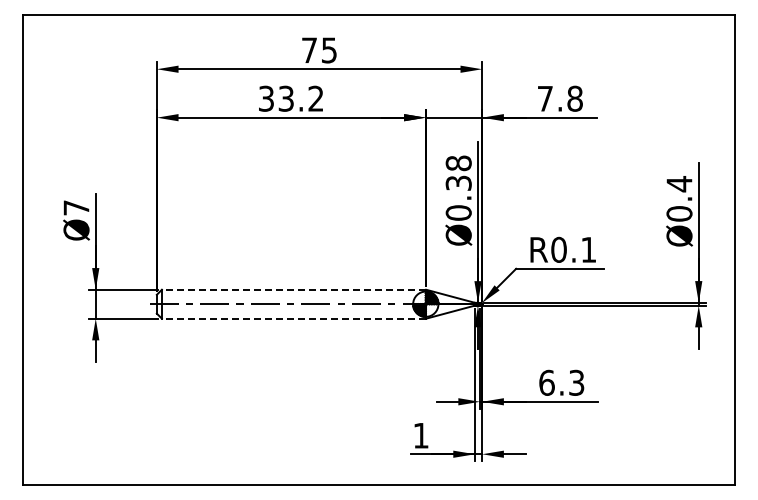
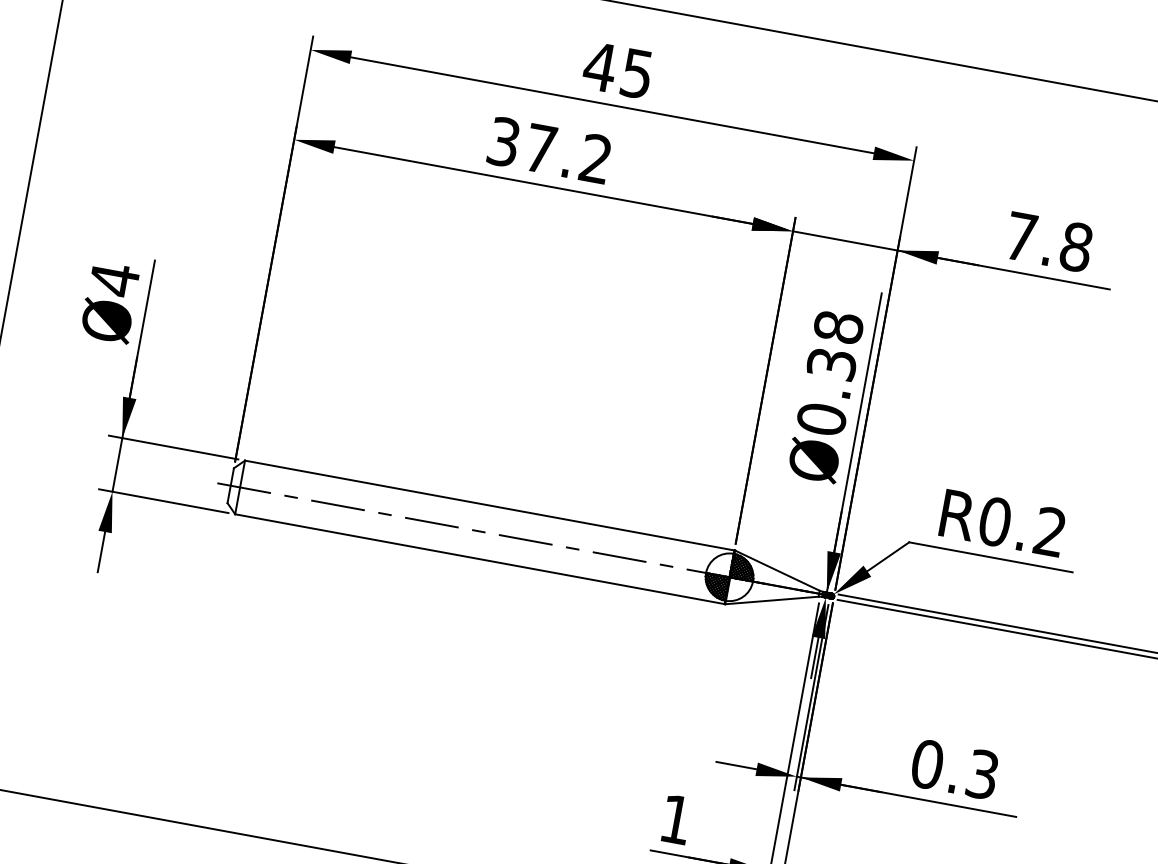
text: (309, 49) -> (600, 65), 75 -> 45
text: (285, 98) -> (539, 147), 33.2 -> 37.2
text: (76, 207) -> (114, 279), Ø7 -> Ø4
text: (588, 249) -> (1049, 531), R0.1 -> R0.2
line: (293, 289) -> (489, 504), dashed -> solid
line: (293, 318) -> (479, 558), dashed -> solid
text: (546, 382) -> (926, 763), 6.3 -> 0.3

